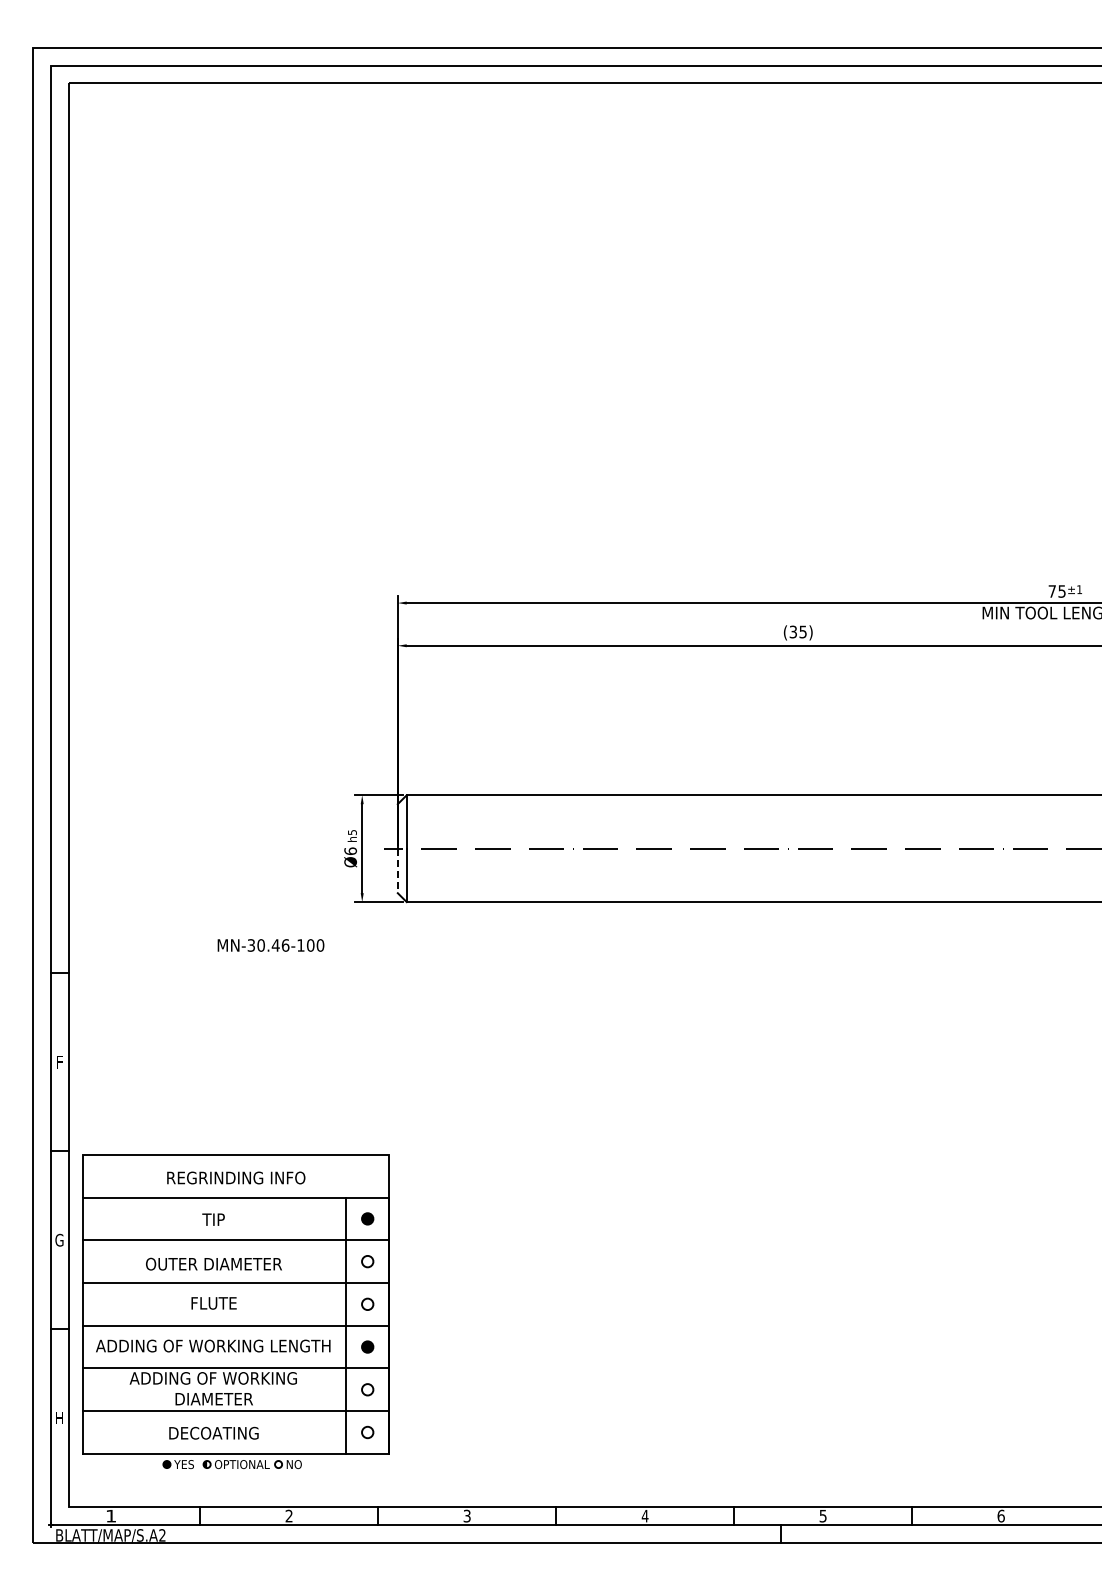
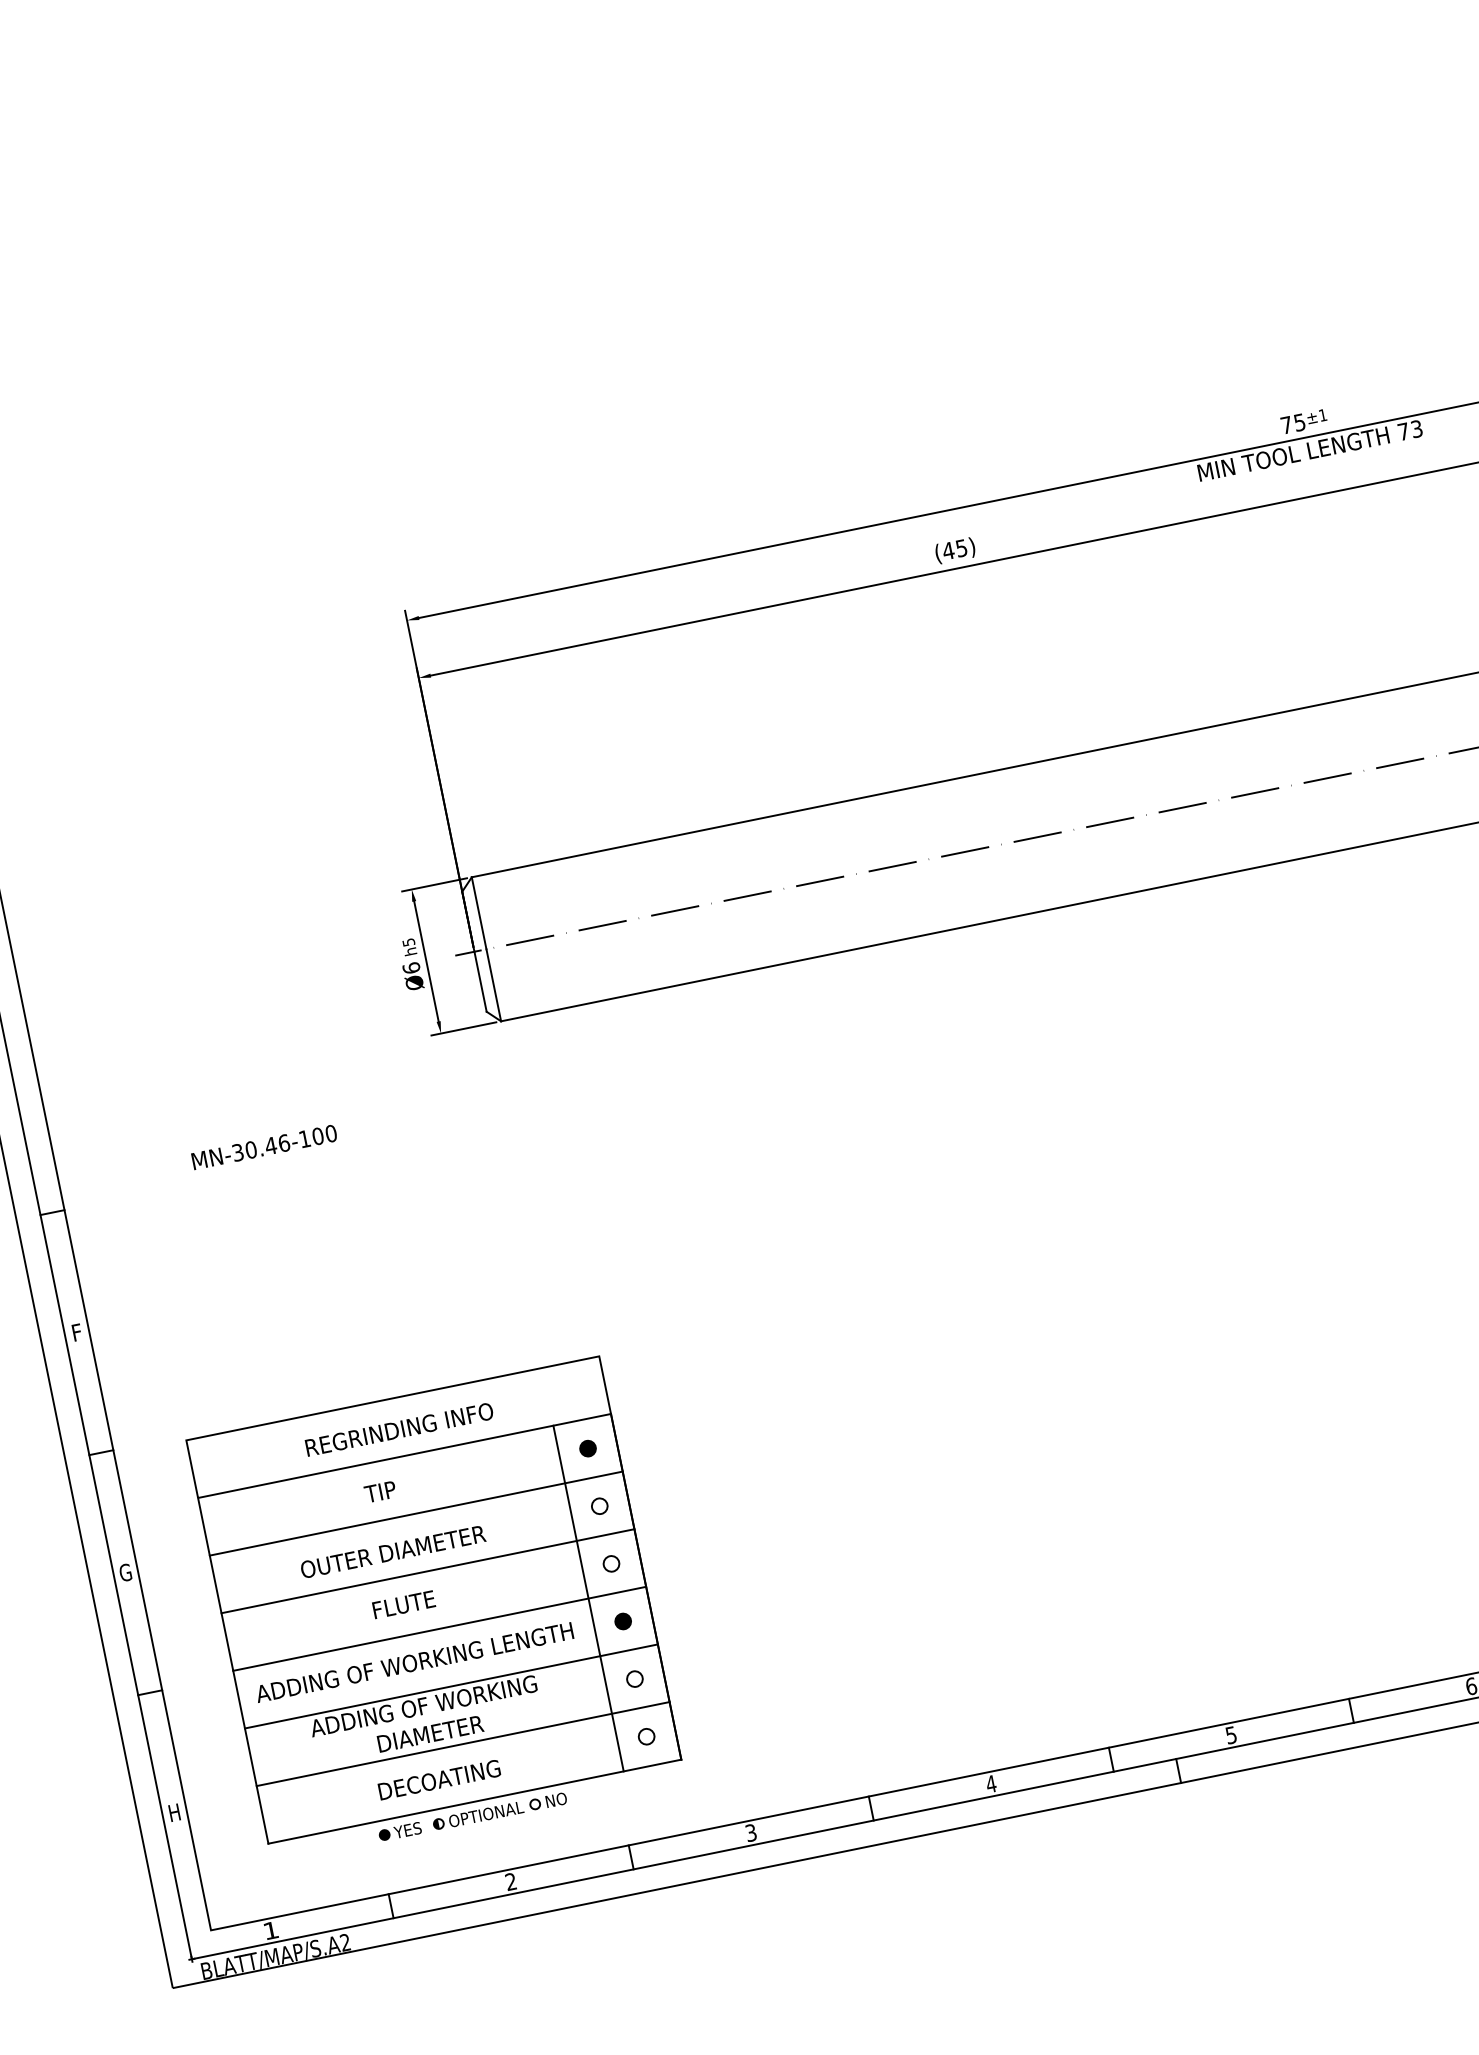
text: (793, 631) -> (948, 550), (35) -> (45)
line: (397, 871) -> (480, 982), dashed -> solid
text: (270, 945) -> (263, 1147), moved
part: (235, 1311) -> (435, 1609), moved

